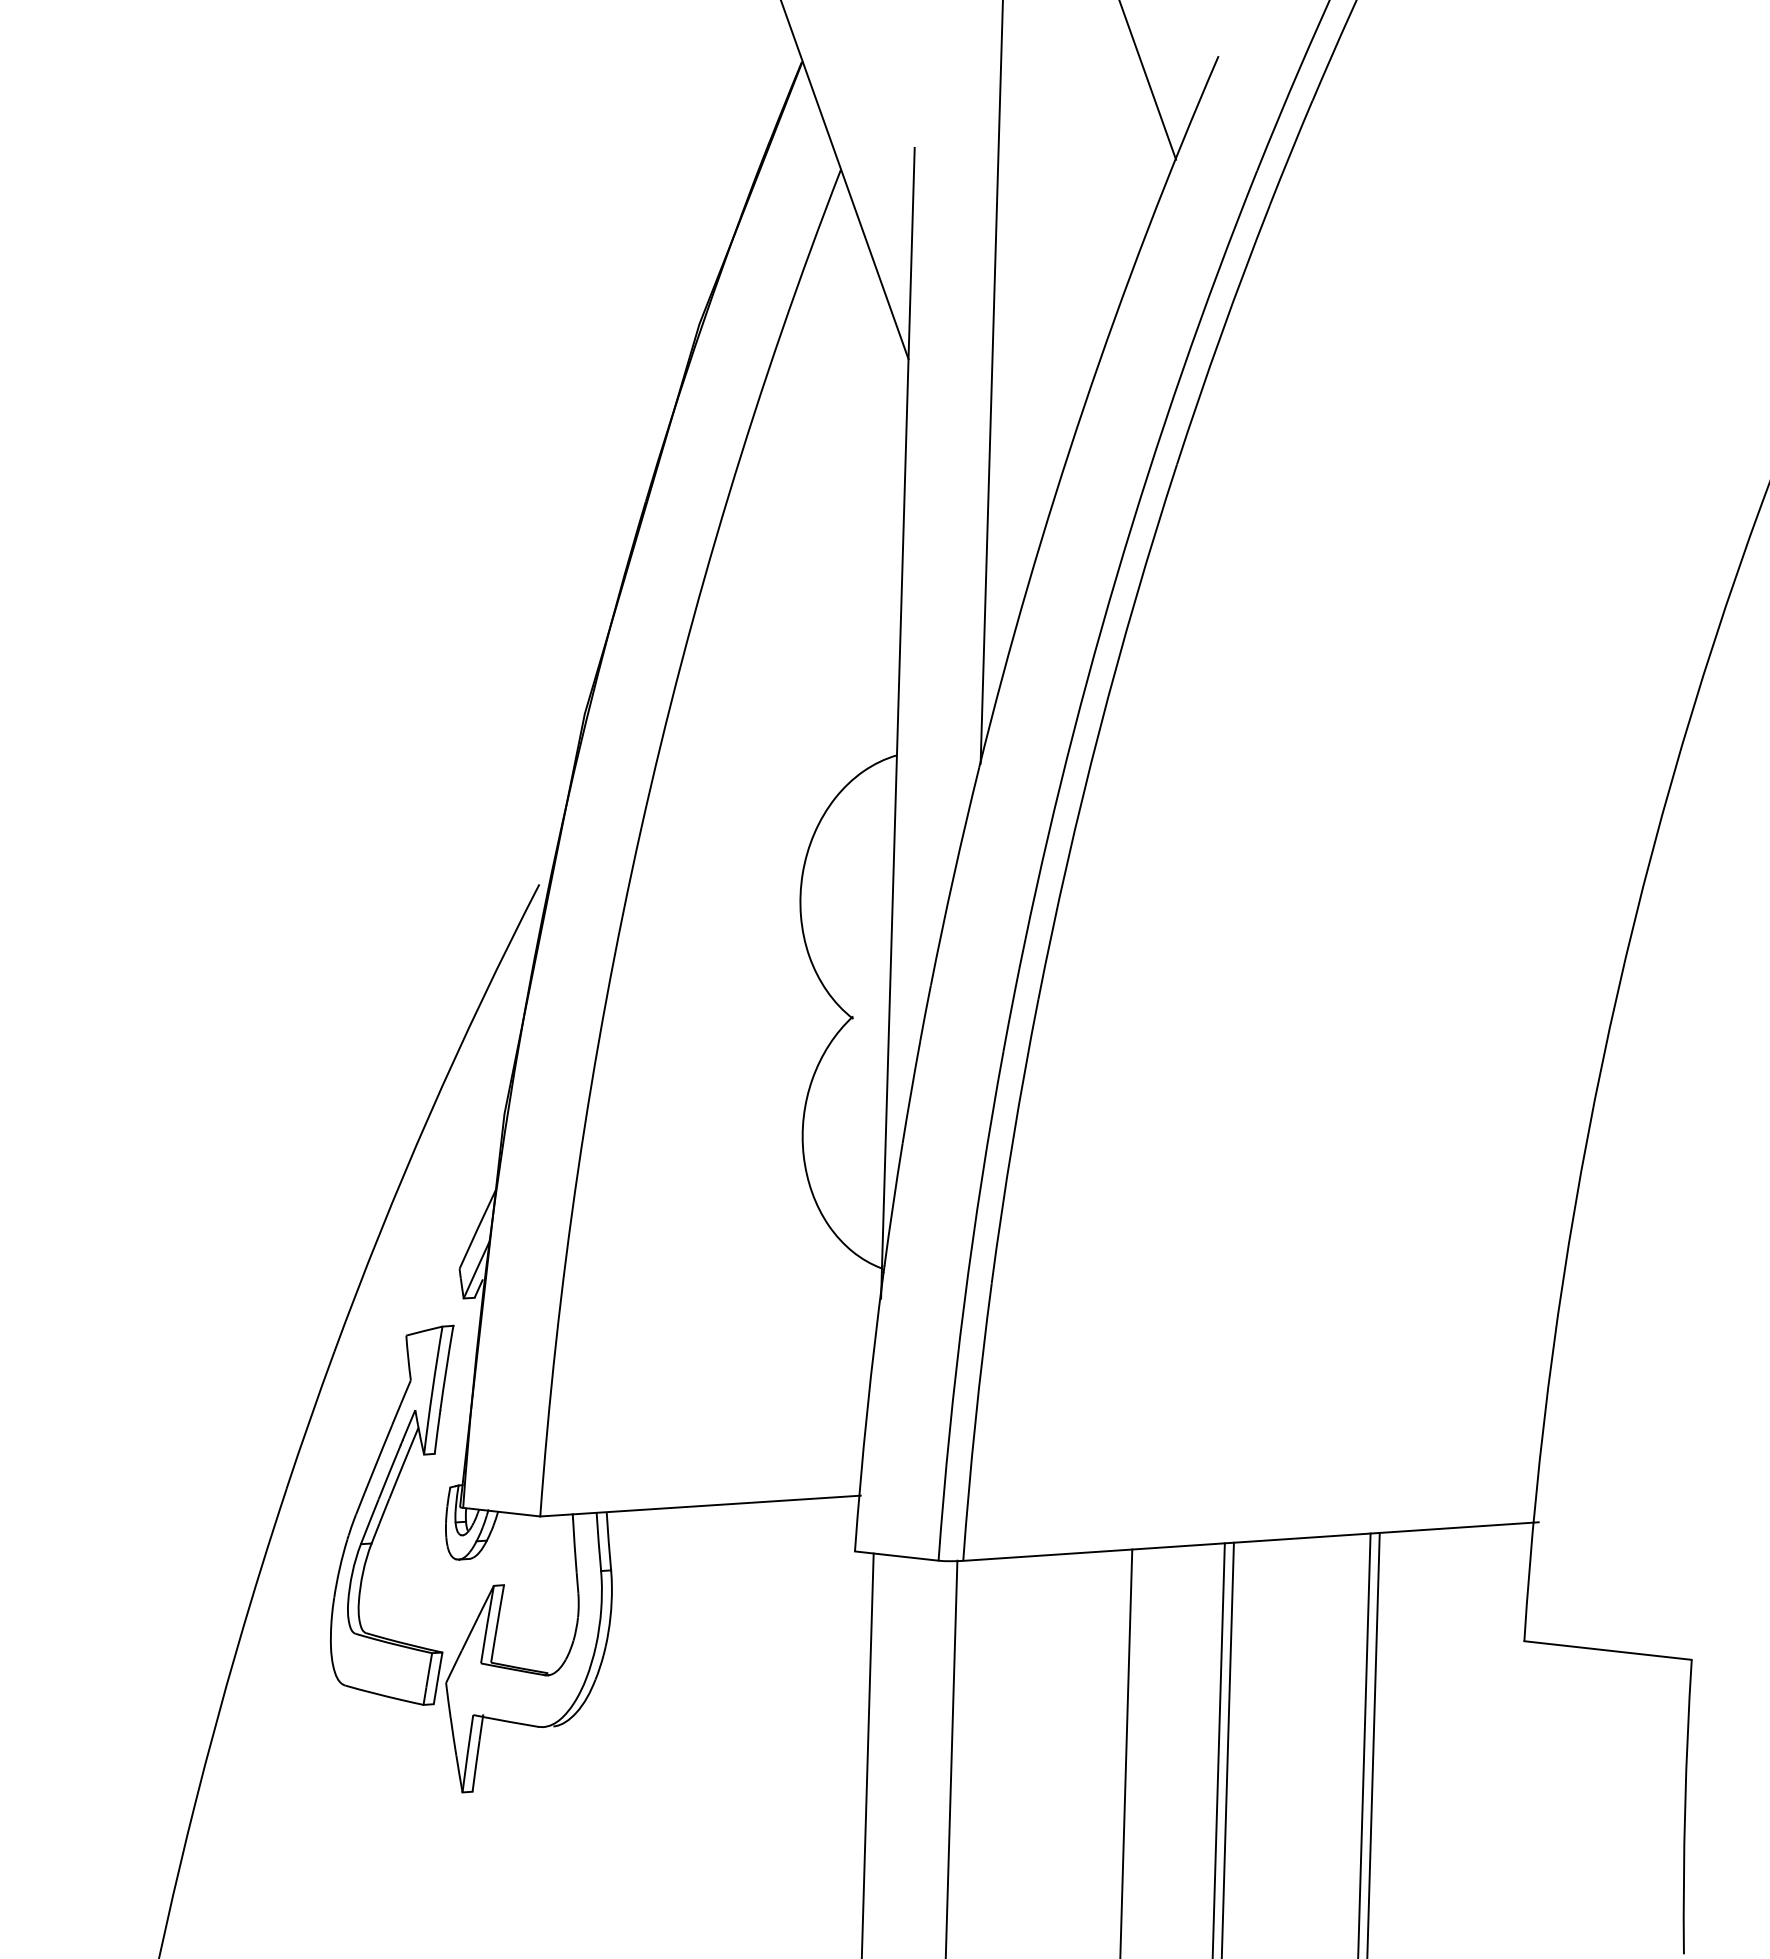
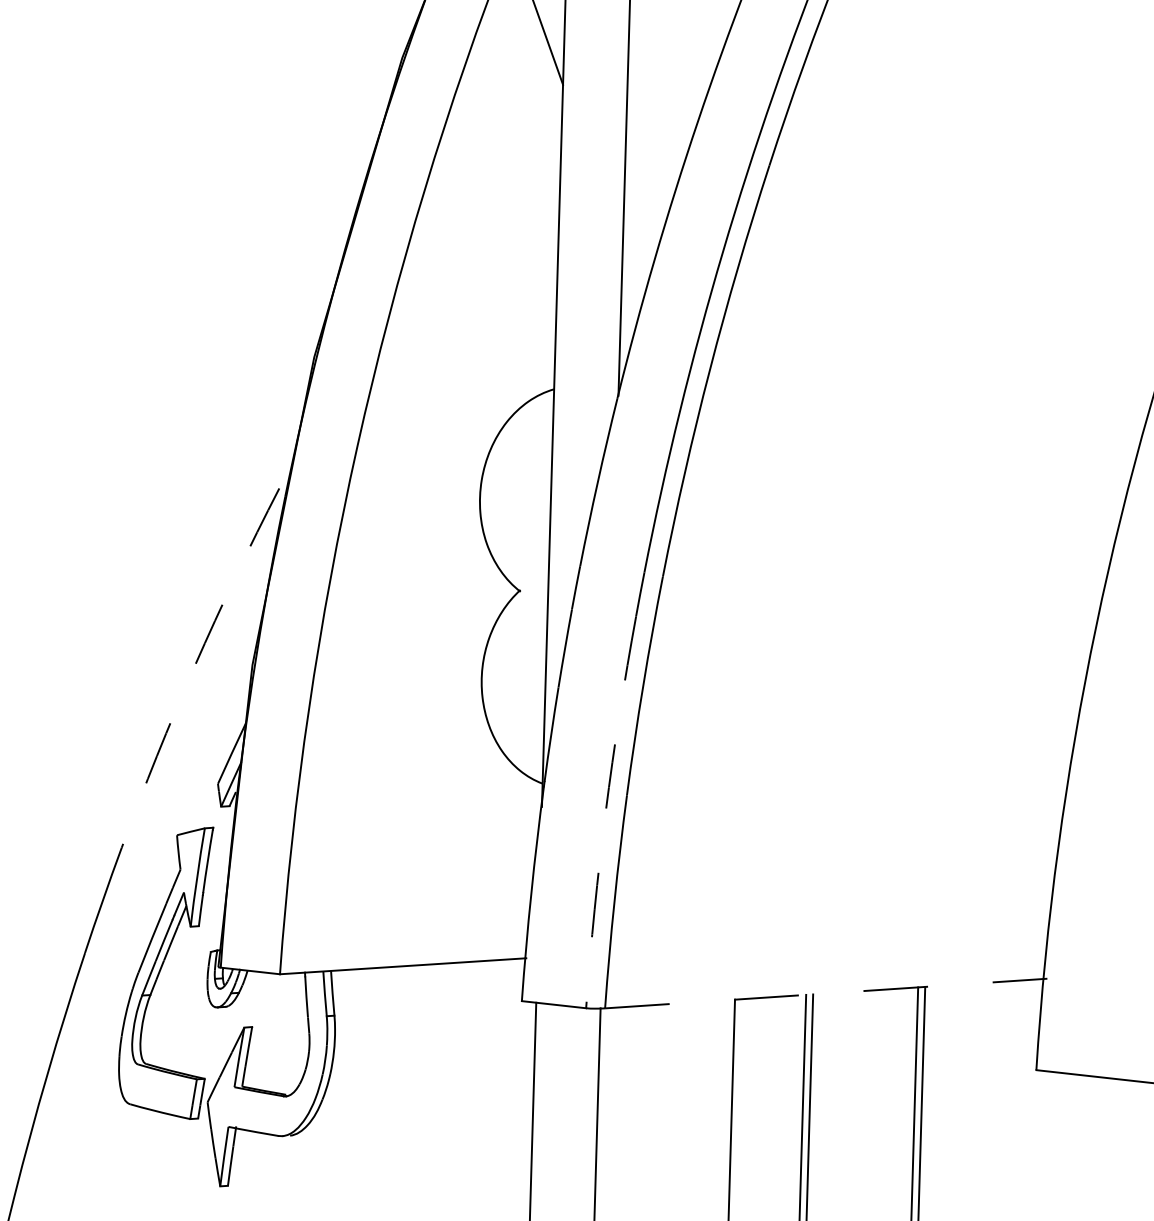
arc: (429, 1114) -> (194, 665), solid -> dashed
arc: (964, 1305) -> (606, 812), solid -> dashed
line: (1251, 1541) -> (826, 993), solid -> dashed

